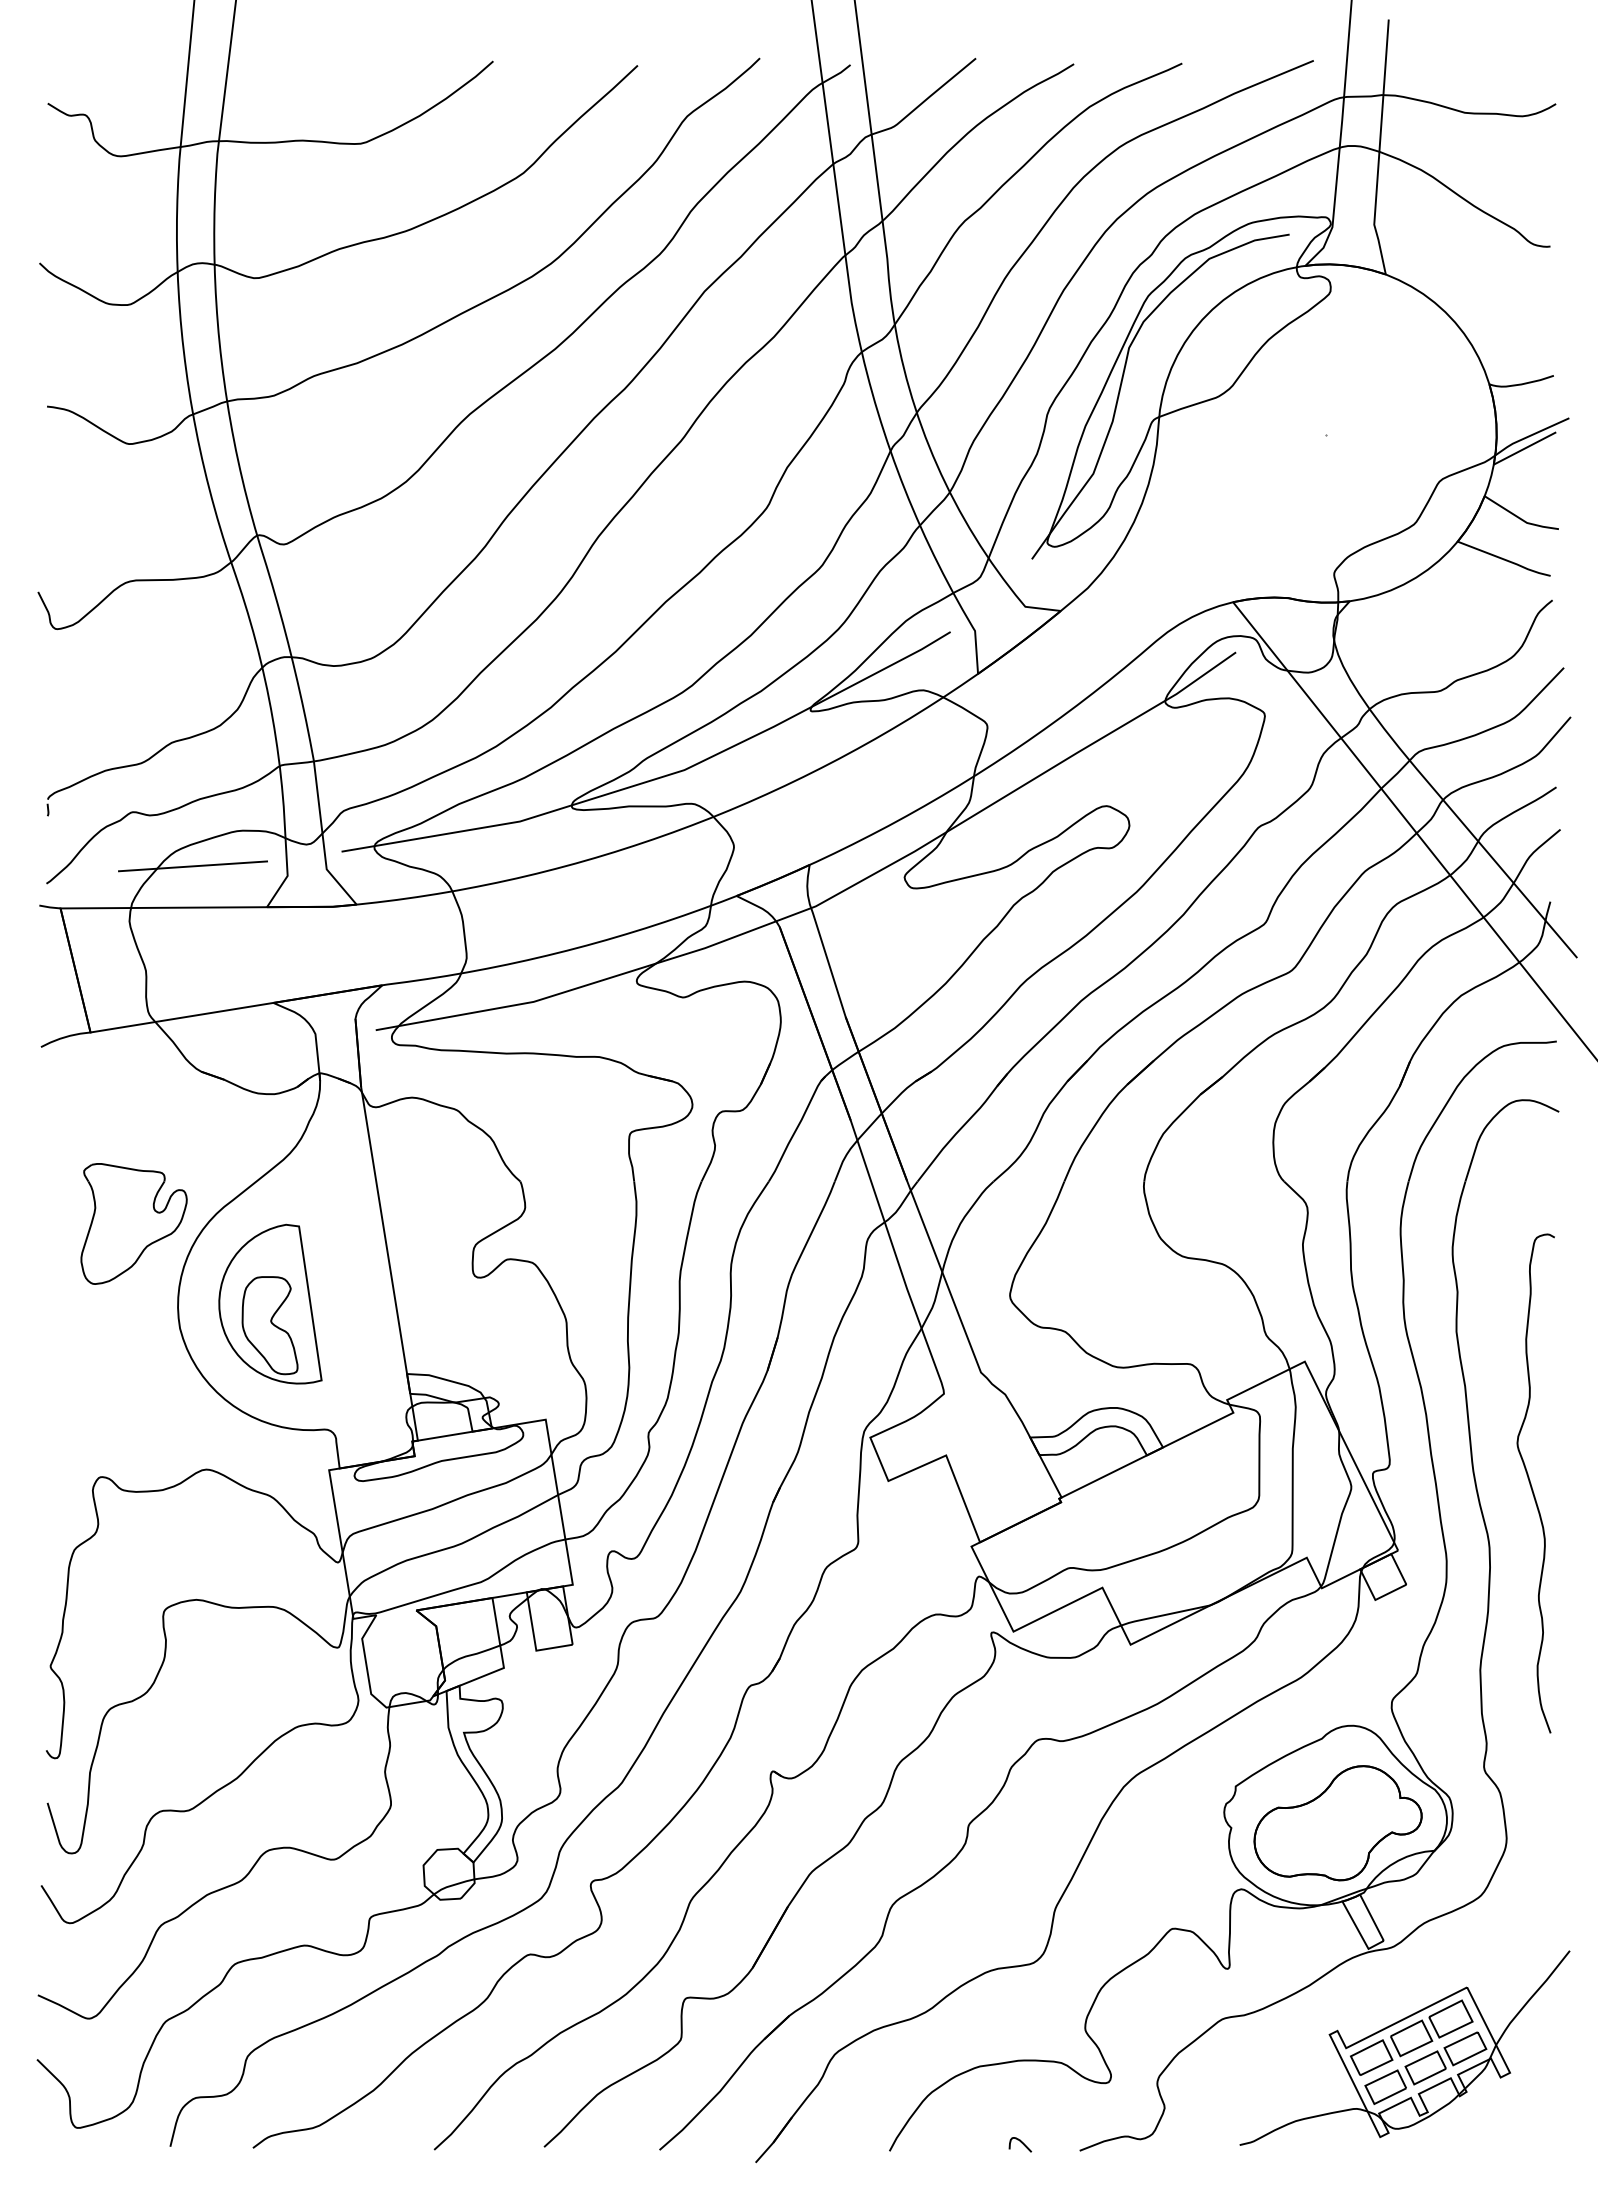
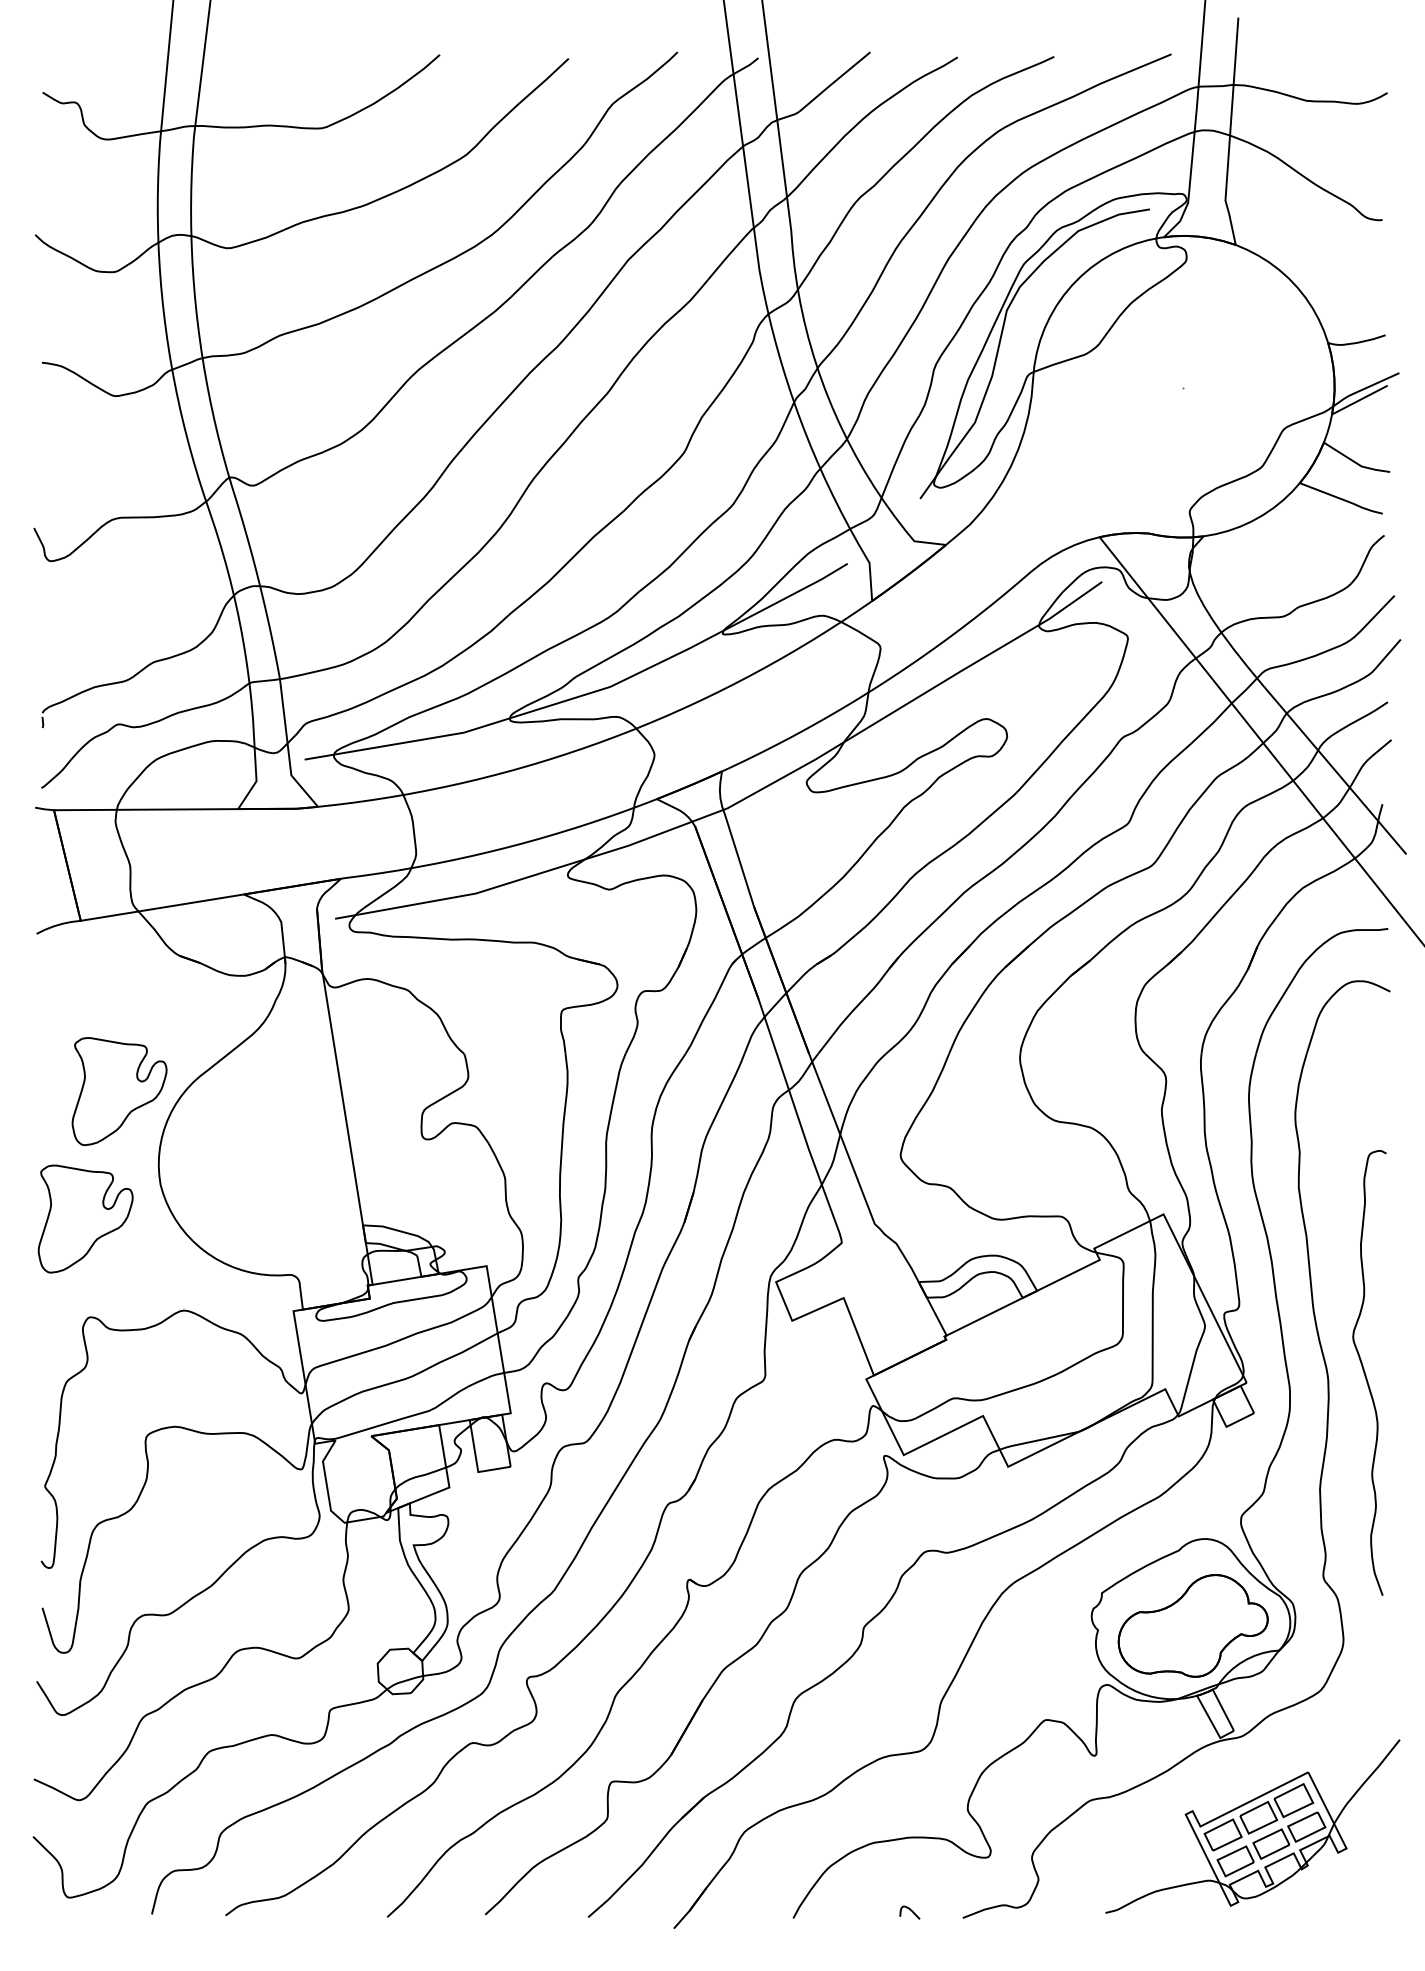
line: (193, 866) -> (172, 772), removed
part: (270, 1303) -> (241, 1162), removed
part: (95, 1366) -> (85, 1218), added
curve: (1531, 1483) -> (1365, 1372), moved

